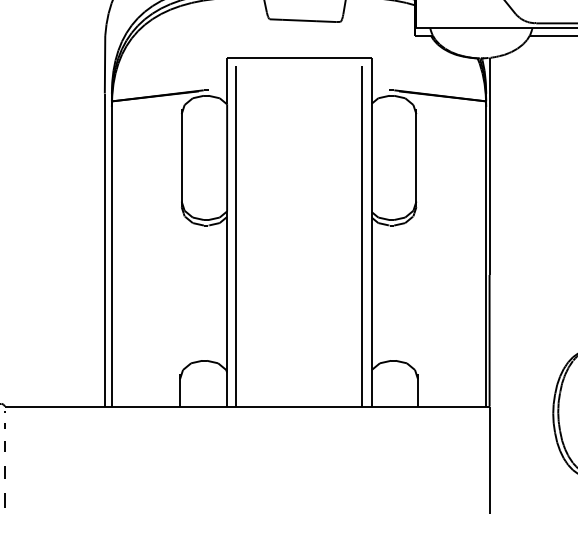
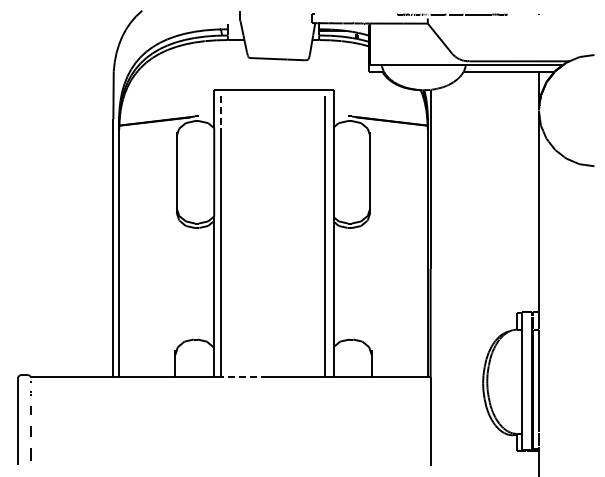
line: (235, 85) -> (221, 112), solid -> dashed
line: (262, 406) -> (243, 377), solid -> dashed

